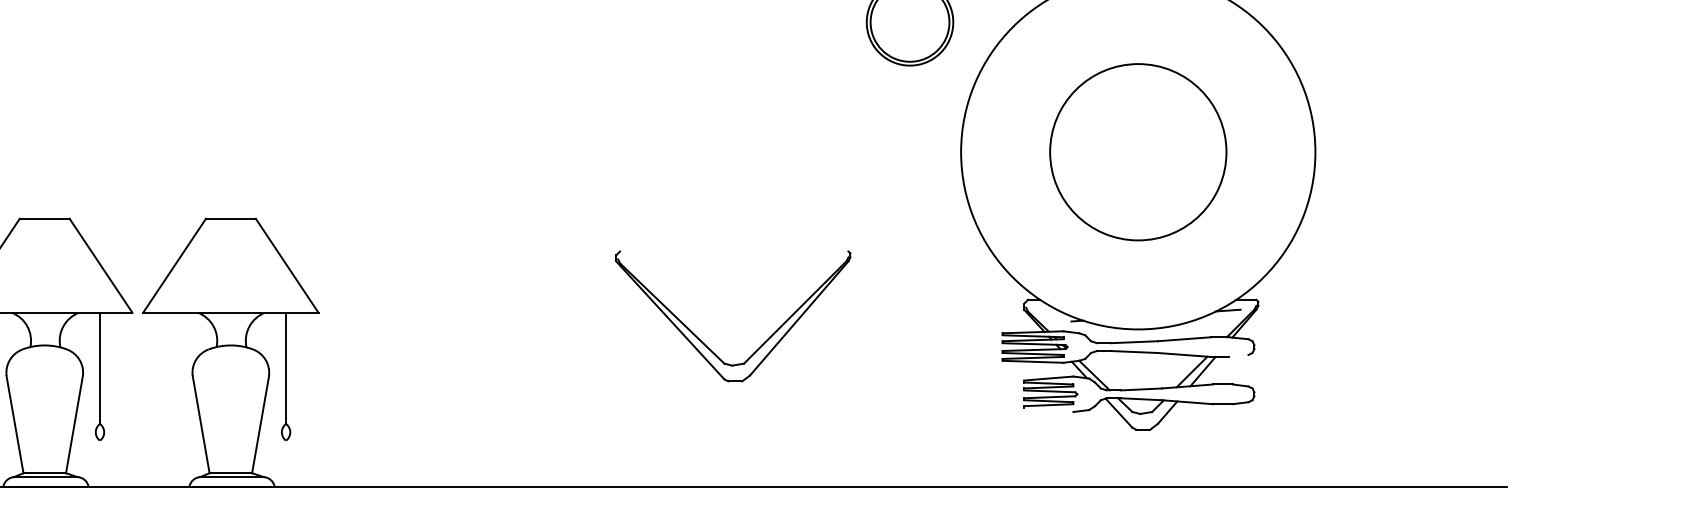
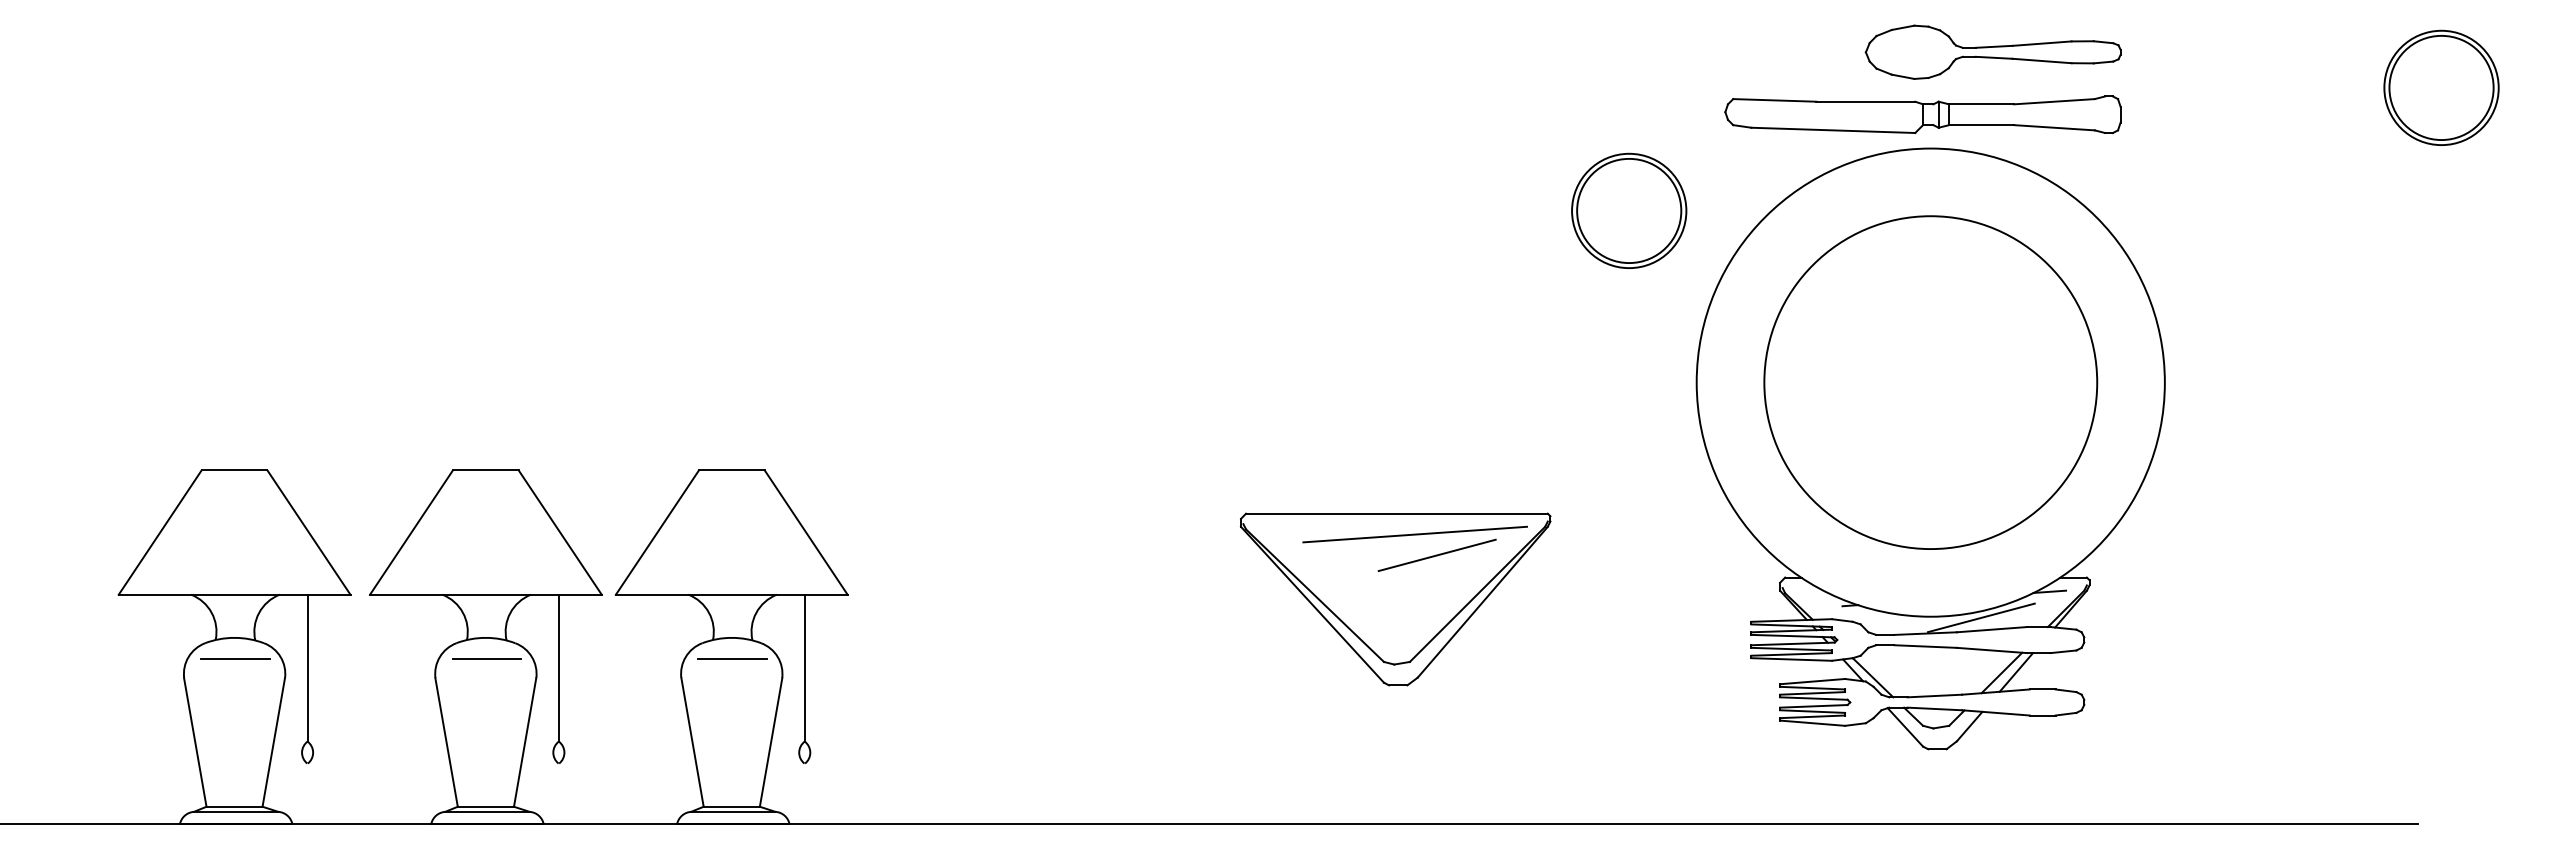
circle: (1138, 152) -> (1930, 382), size x1.43
line: (733, 251) -> (1396, 513), added
line: (748, 267) -> (1415, 534), added
line: (764, 283) -> (1436, 555), added
line: (1176, 330) -> (1981, 617), added
line: (1238, 355) -> (2063, 651), added
line: (45, 361) -> (486, 658), added
line: (231, 361) -> (732, 658), added
line: (1048, 409) -> (1812, 722), added

